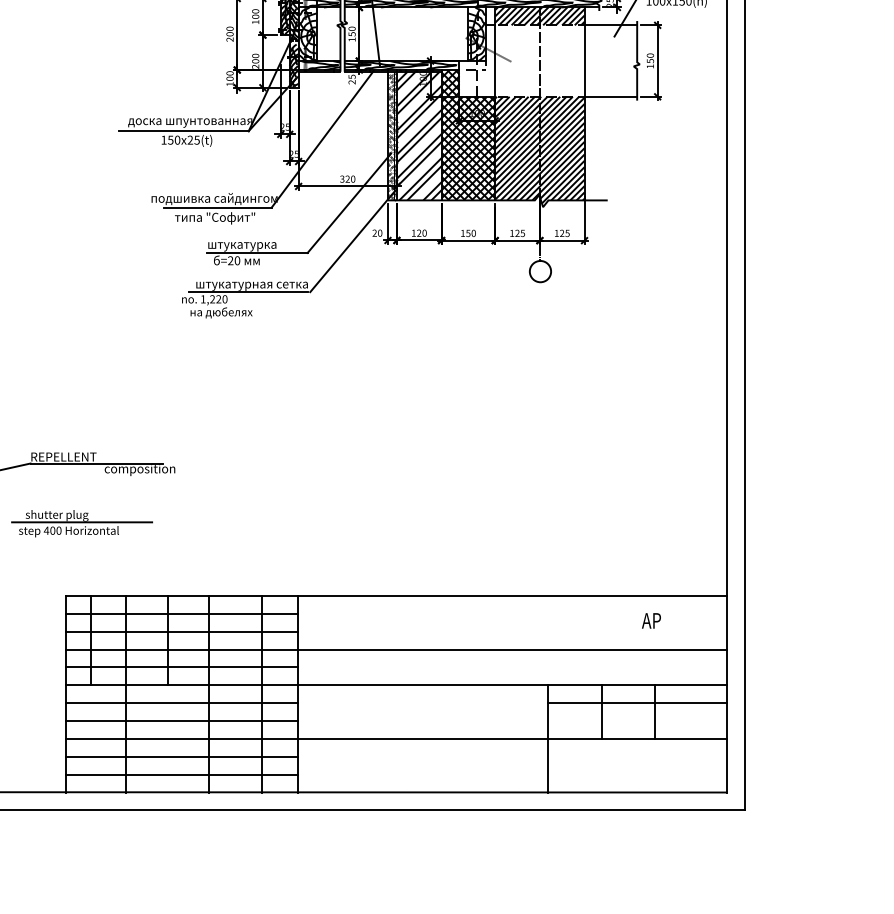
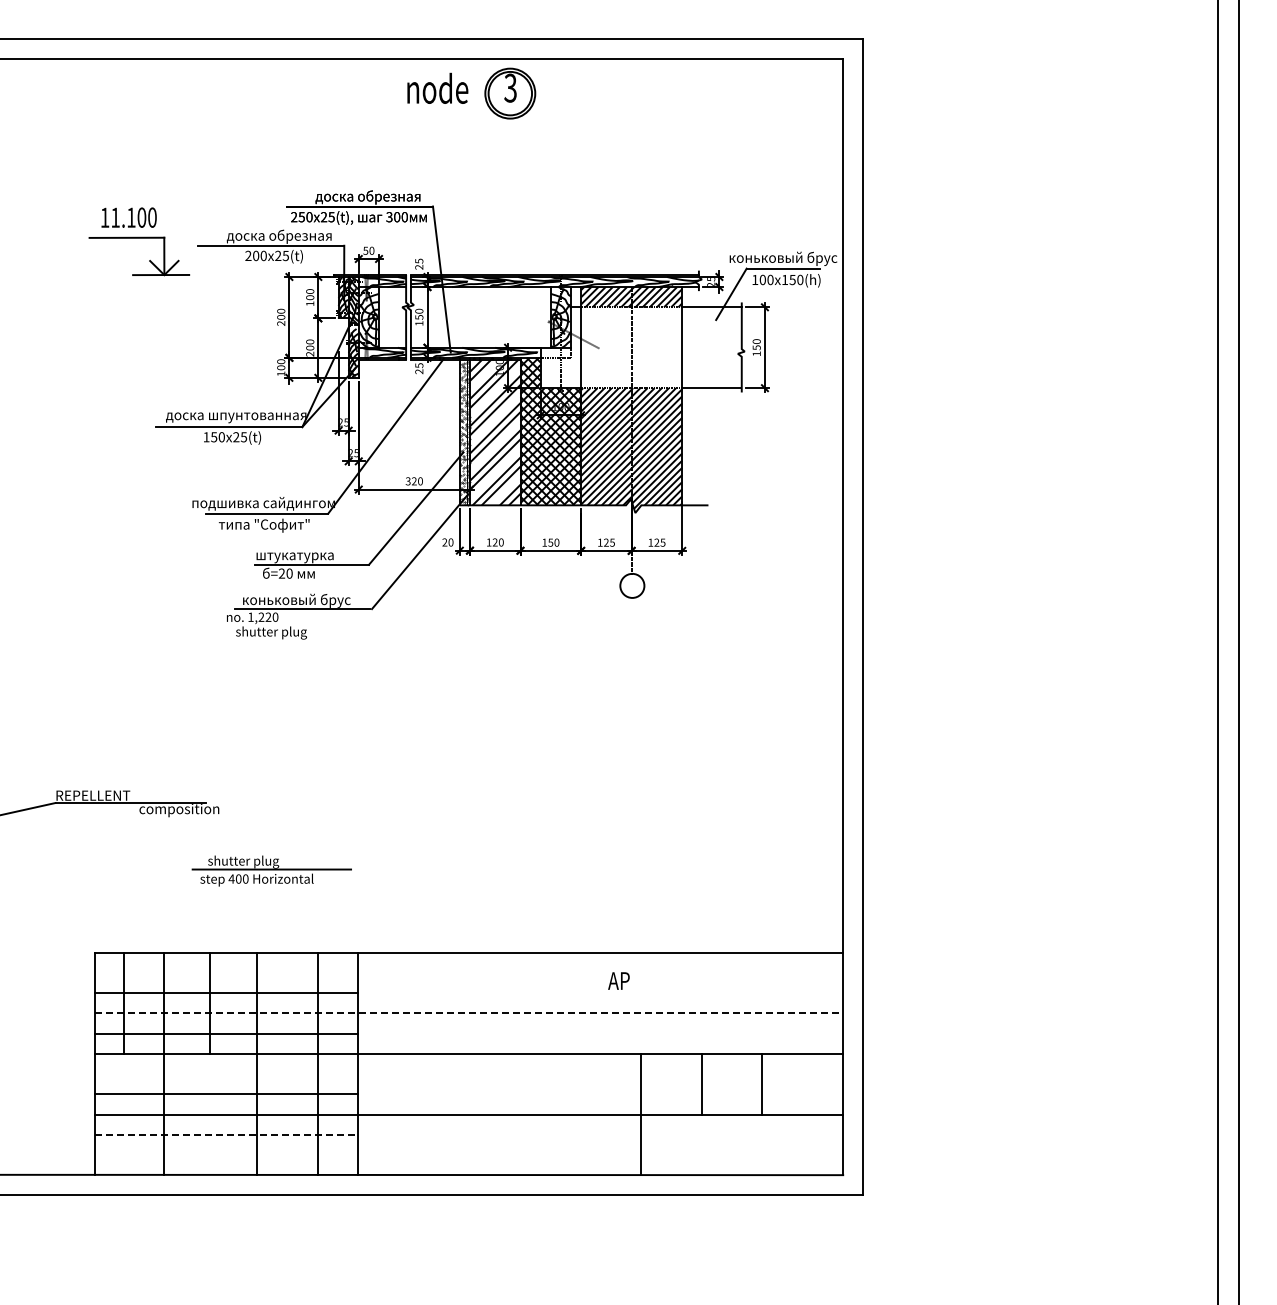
text: (252, 284) -> (306, 600), штукатурная сетка -> коньковый брус
text: (221, 312) -> (271, 632), на дюбелях -> shutter plug
part: (81, 523) -> (271, 870), moved
line: (181, 614) -> (226, 973), removed
text: (651, 620) -> (618, 980), moved
line: (396, 649) -> (469, 1013), solid -> dashed
line: (181, 703) -> (226, 1074), removed
line: (637, 703) -> (742, 1074), removed
line: (182, 756) -> (227, 1134), solid -> dashed
line: (181, 774) -> (226, 1154), removed

